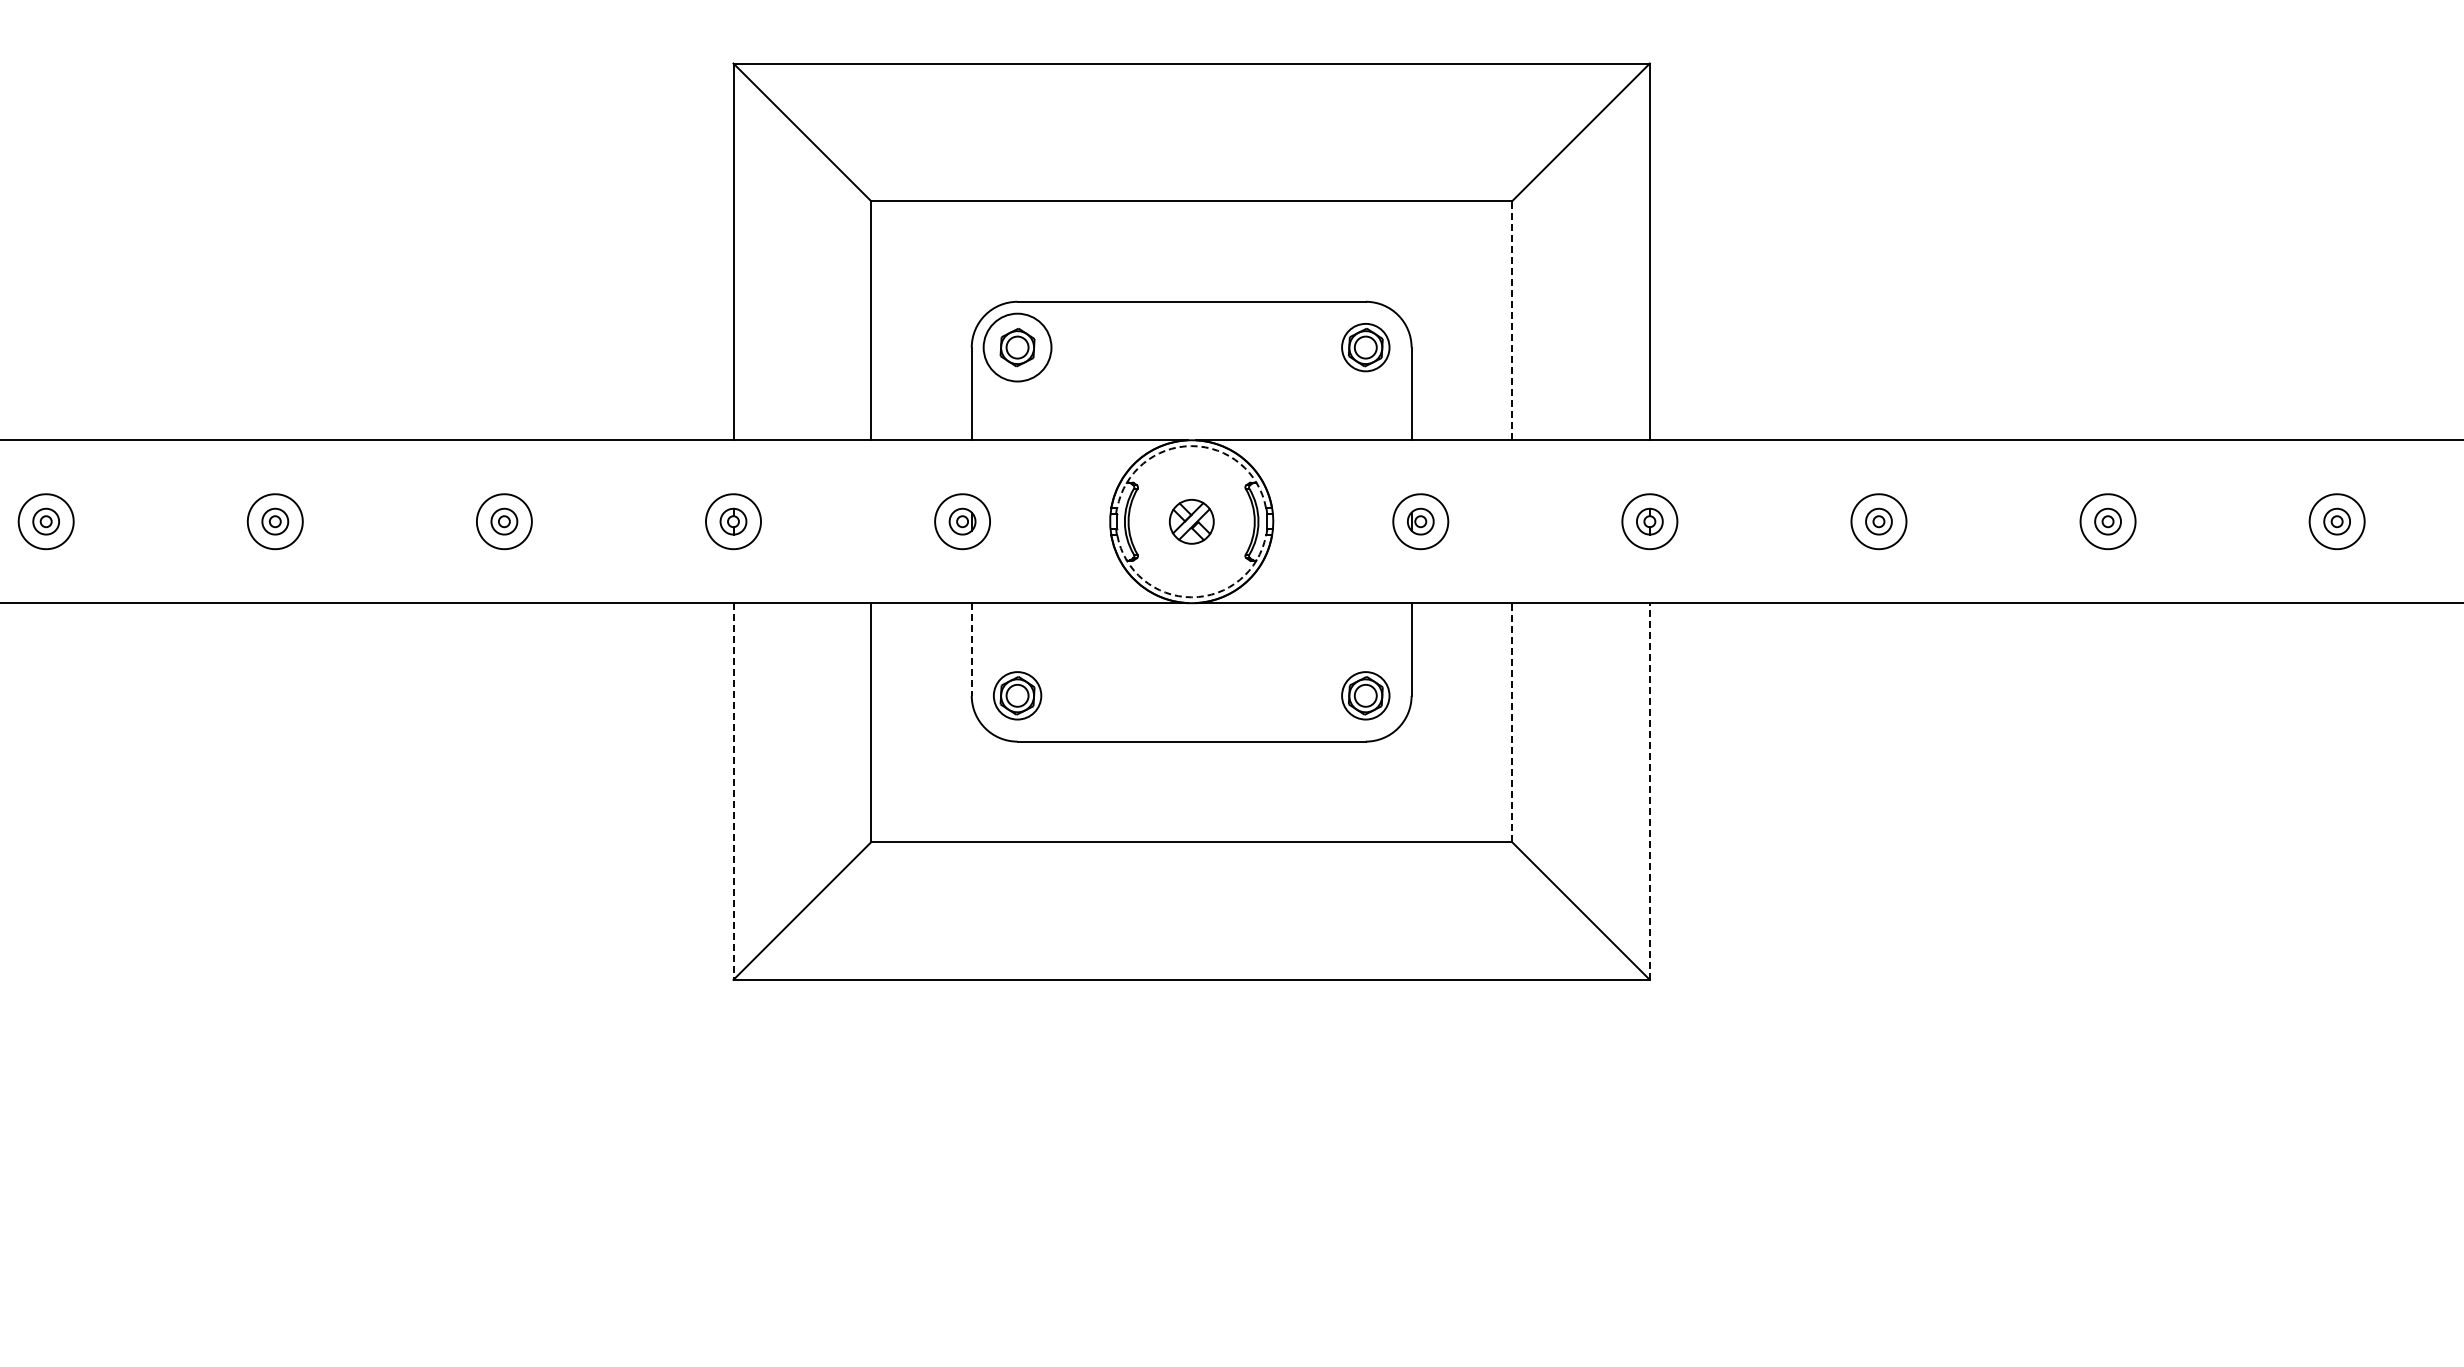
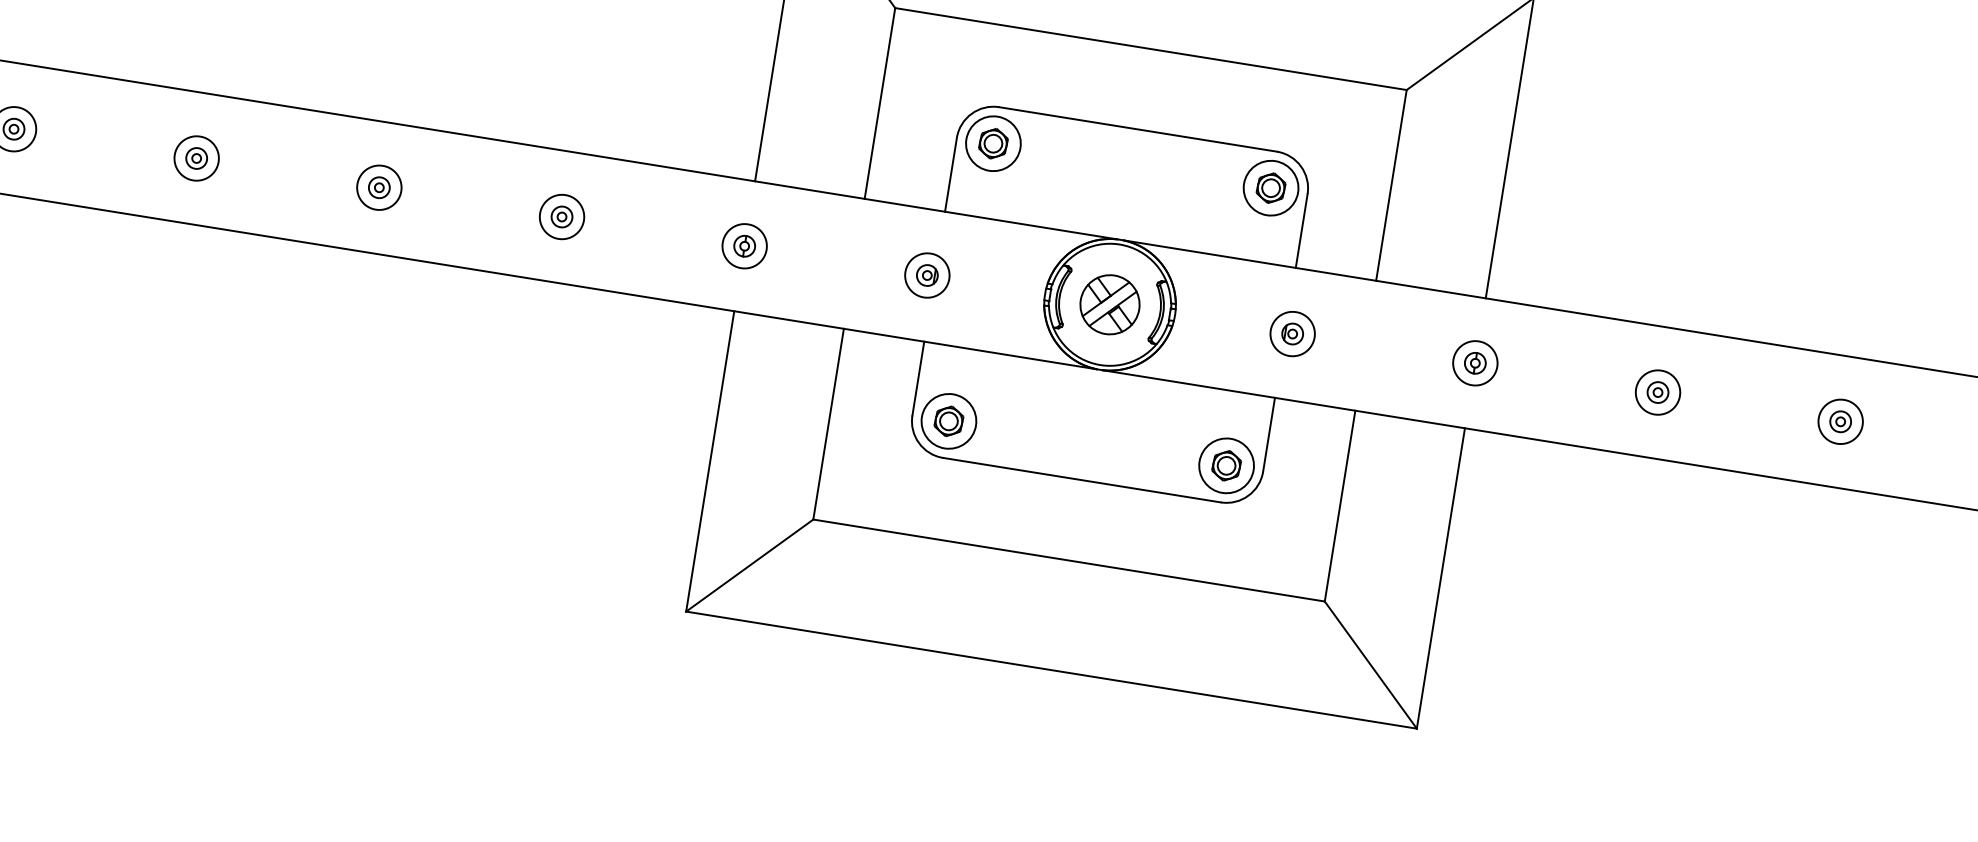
line: (1512, 320) -> (1391, 185), dashed -> solid
circle: (1365, 347) -> (1270, 188), size x1.43
arc: (1191, 446) -> (1119, 244), dashed -> solid
part: (1191, 521) -> (1109, 304), size x1.67
arc: (1191, 597) -> (1100, 365), dashed -> solid
line: (971, 650) -> (918, 379), dashed -> solid
circle: (1017, 695) -> (948, 421), size x1.43
circle: (1365, 695) -> (1226, 465), size x1.43
line: (1512, 722) -> (1340, 505), dashed -> solid
line: (1649, 791) -> (1440, 578), dashed -> solid
line: (733, 792) -> (710, 462), dashed -> solid

